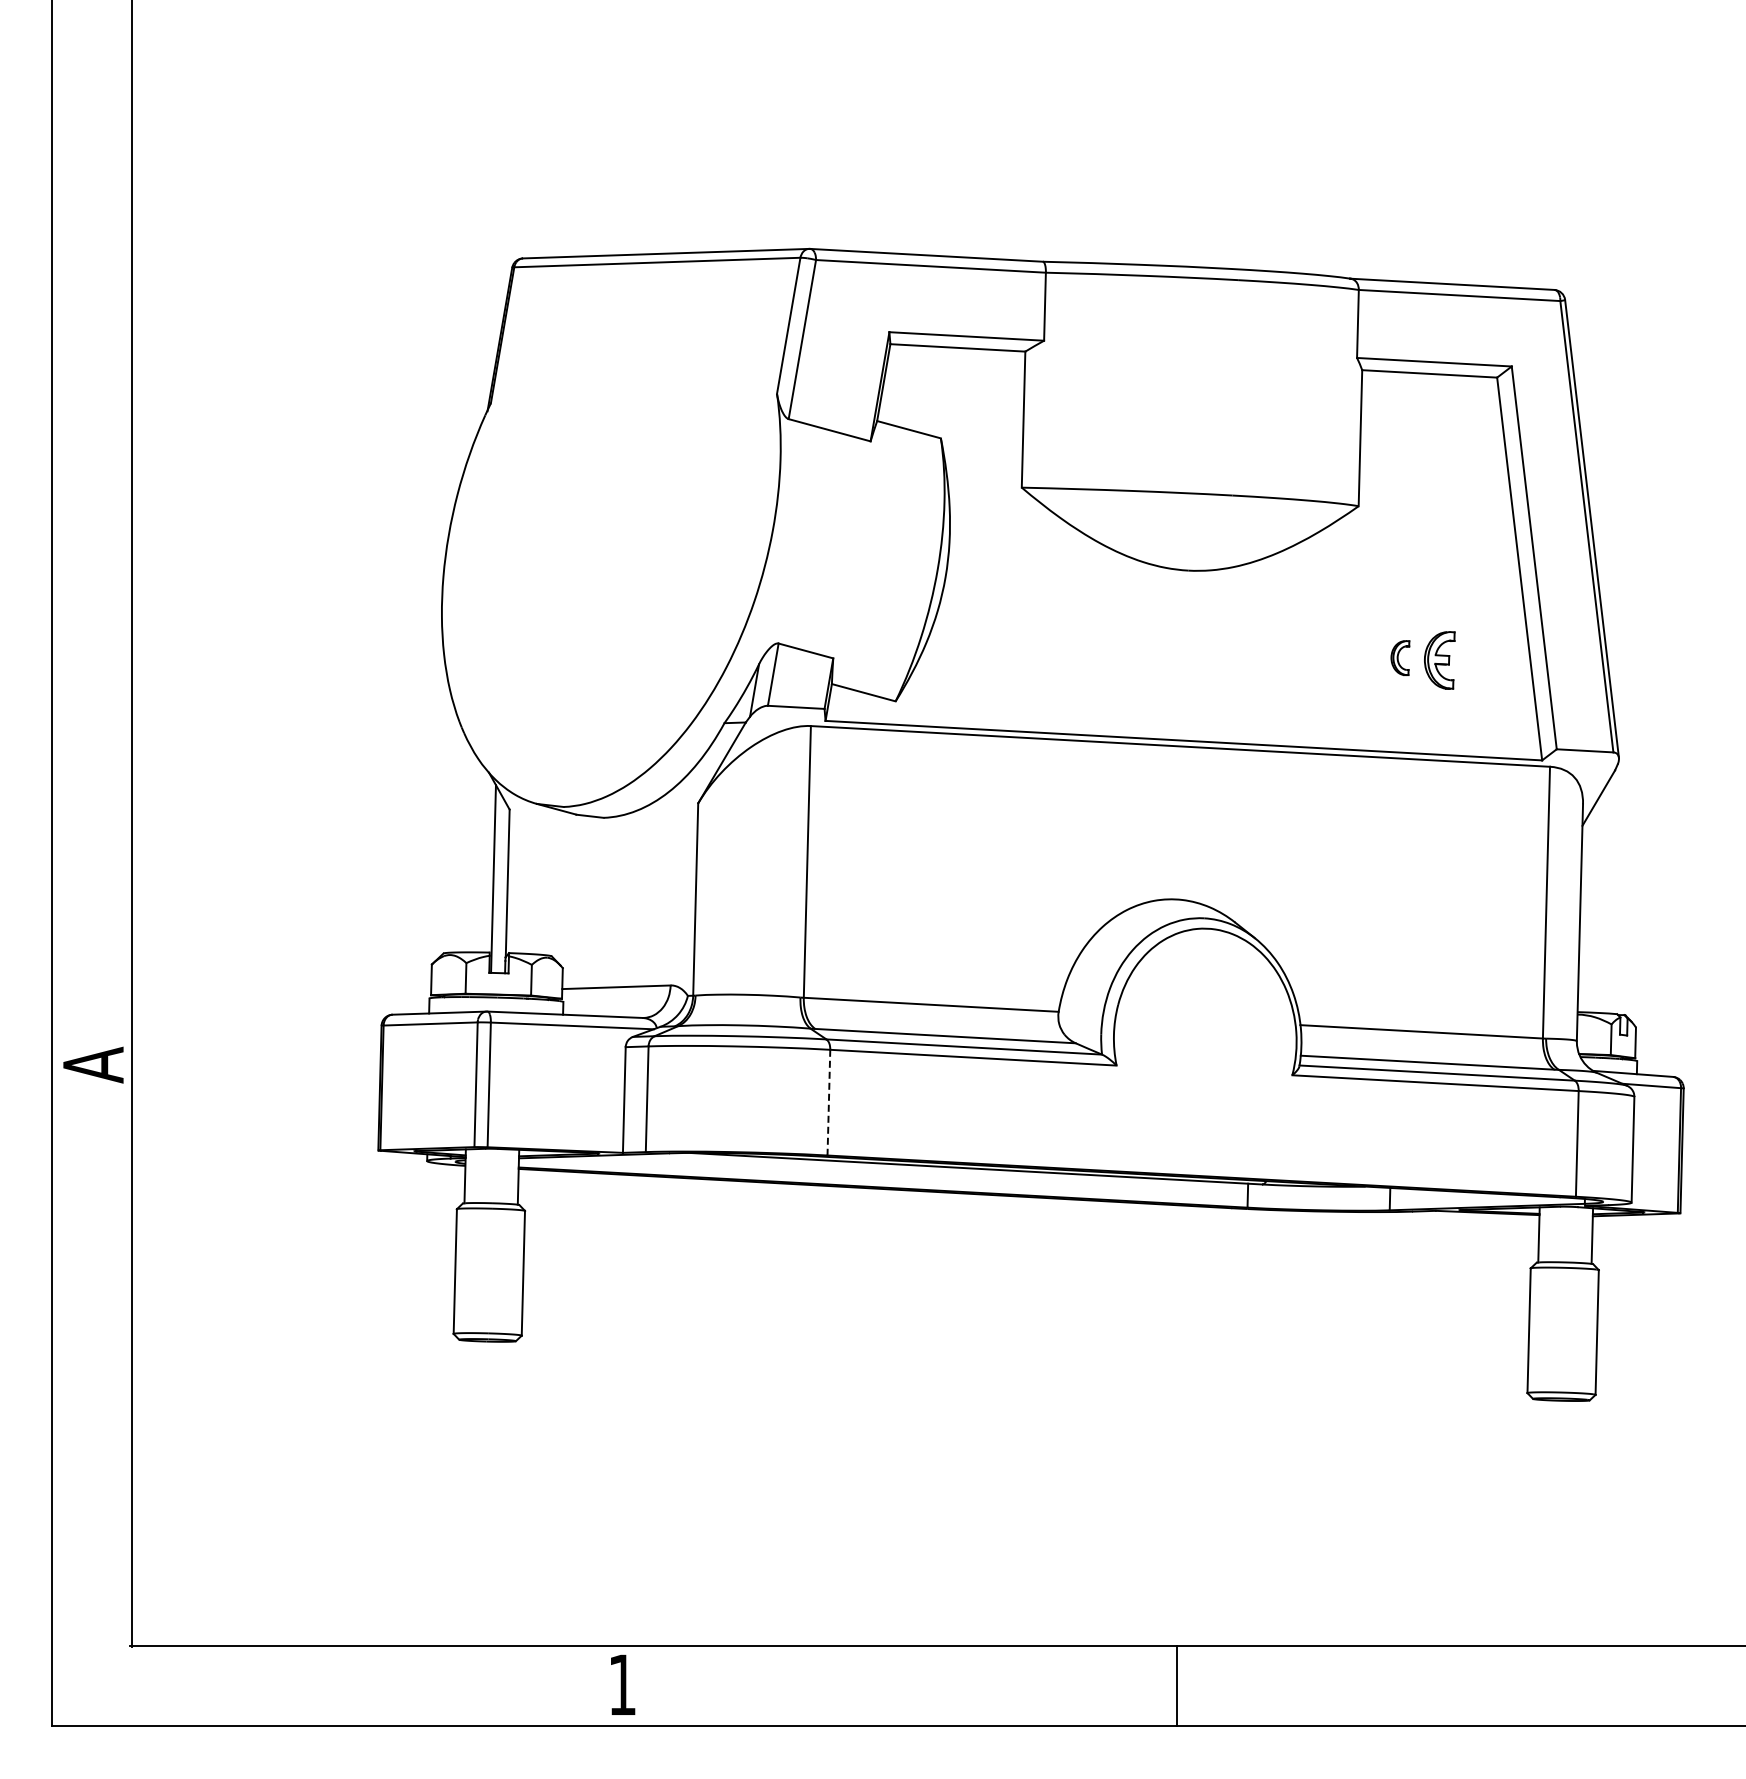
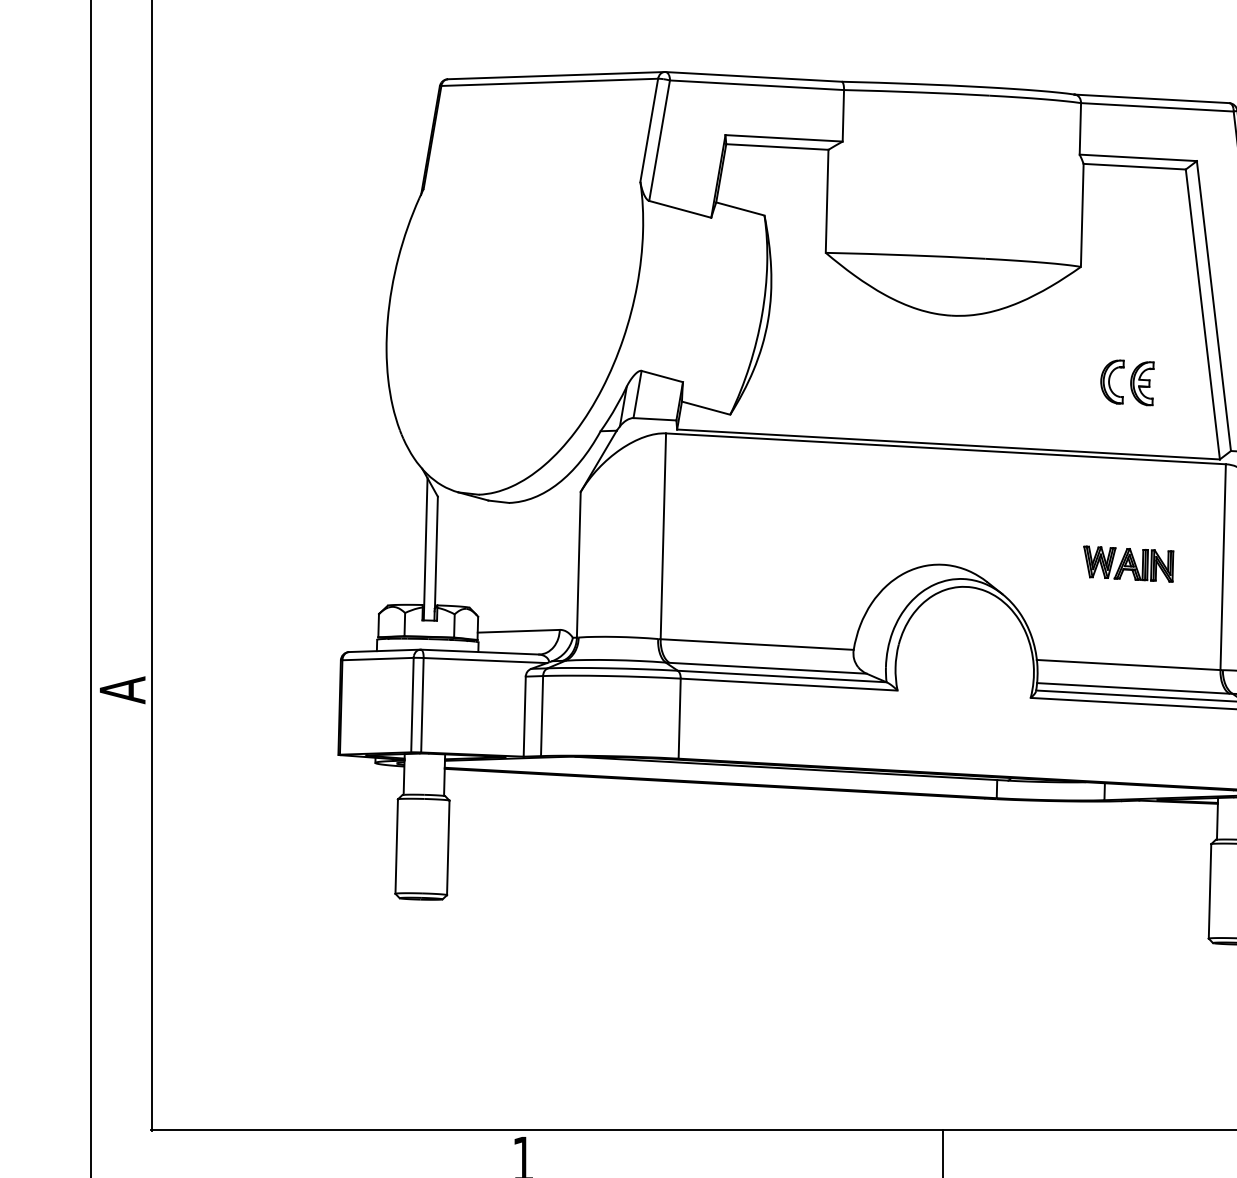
part: (1400, 657) -> (1112, 381), size x1.67
part: (1421, 898) -> (1128, 564), added
line: (828, 1102) -> (679, 718), dashed -> solid

